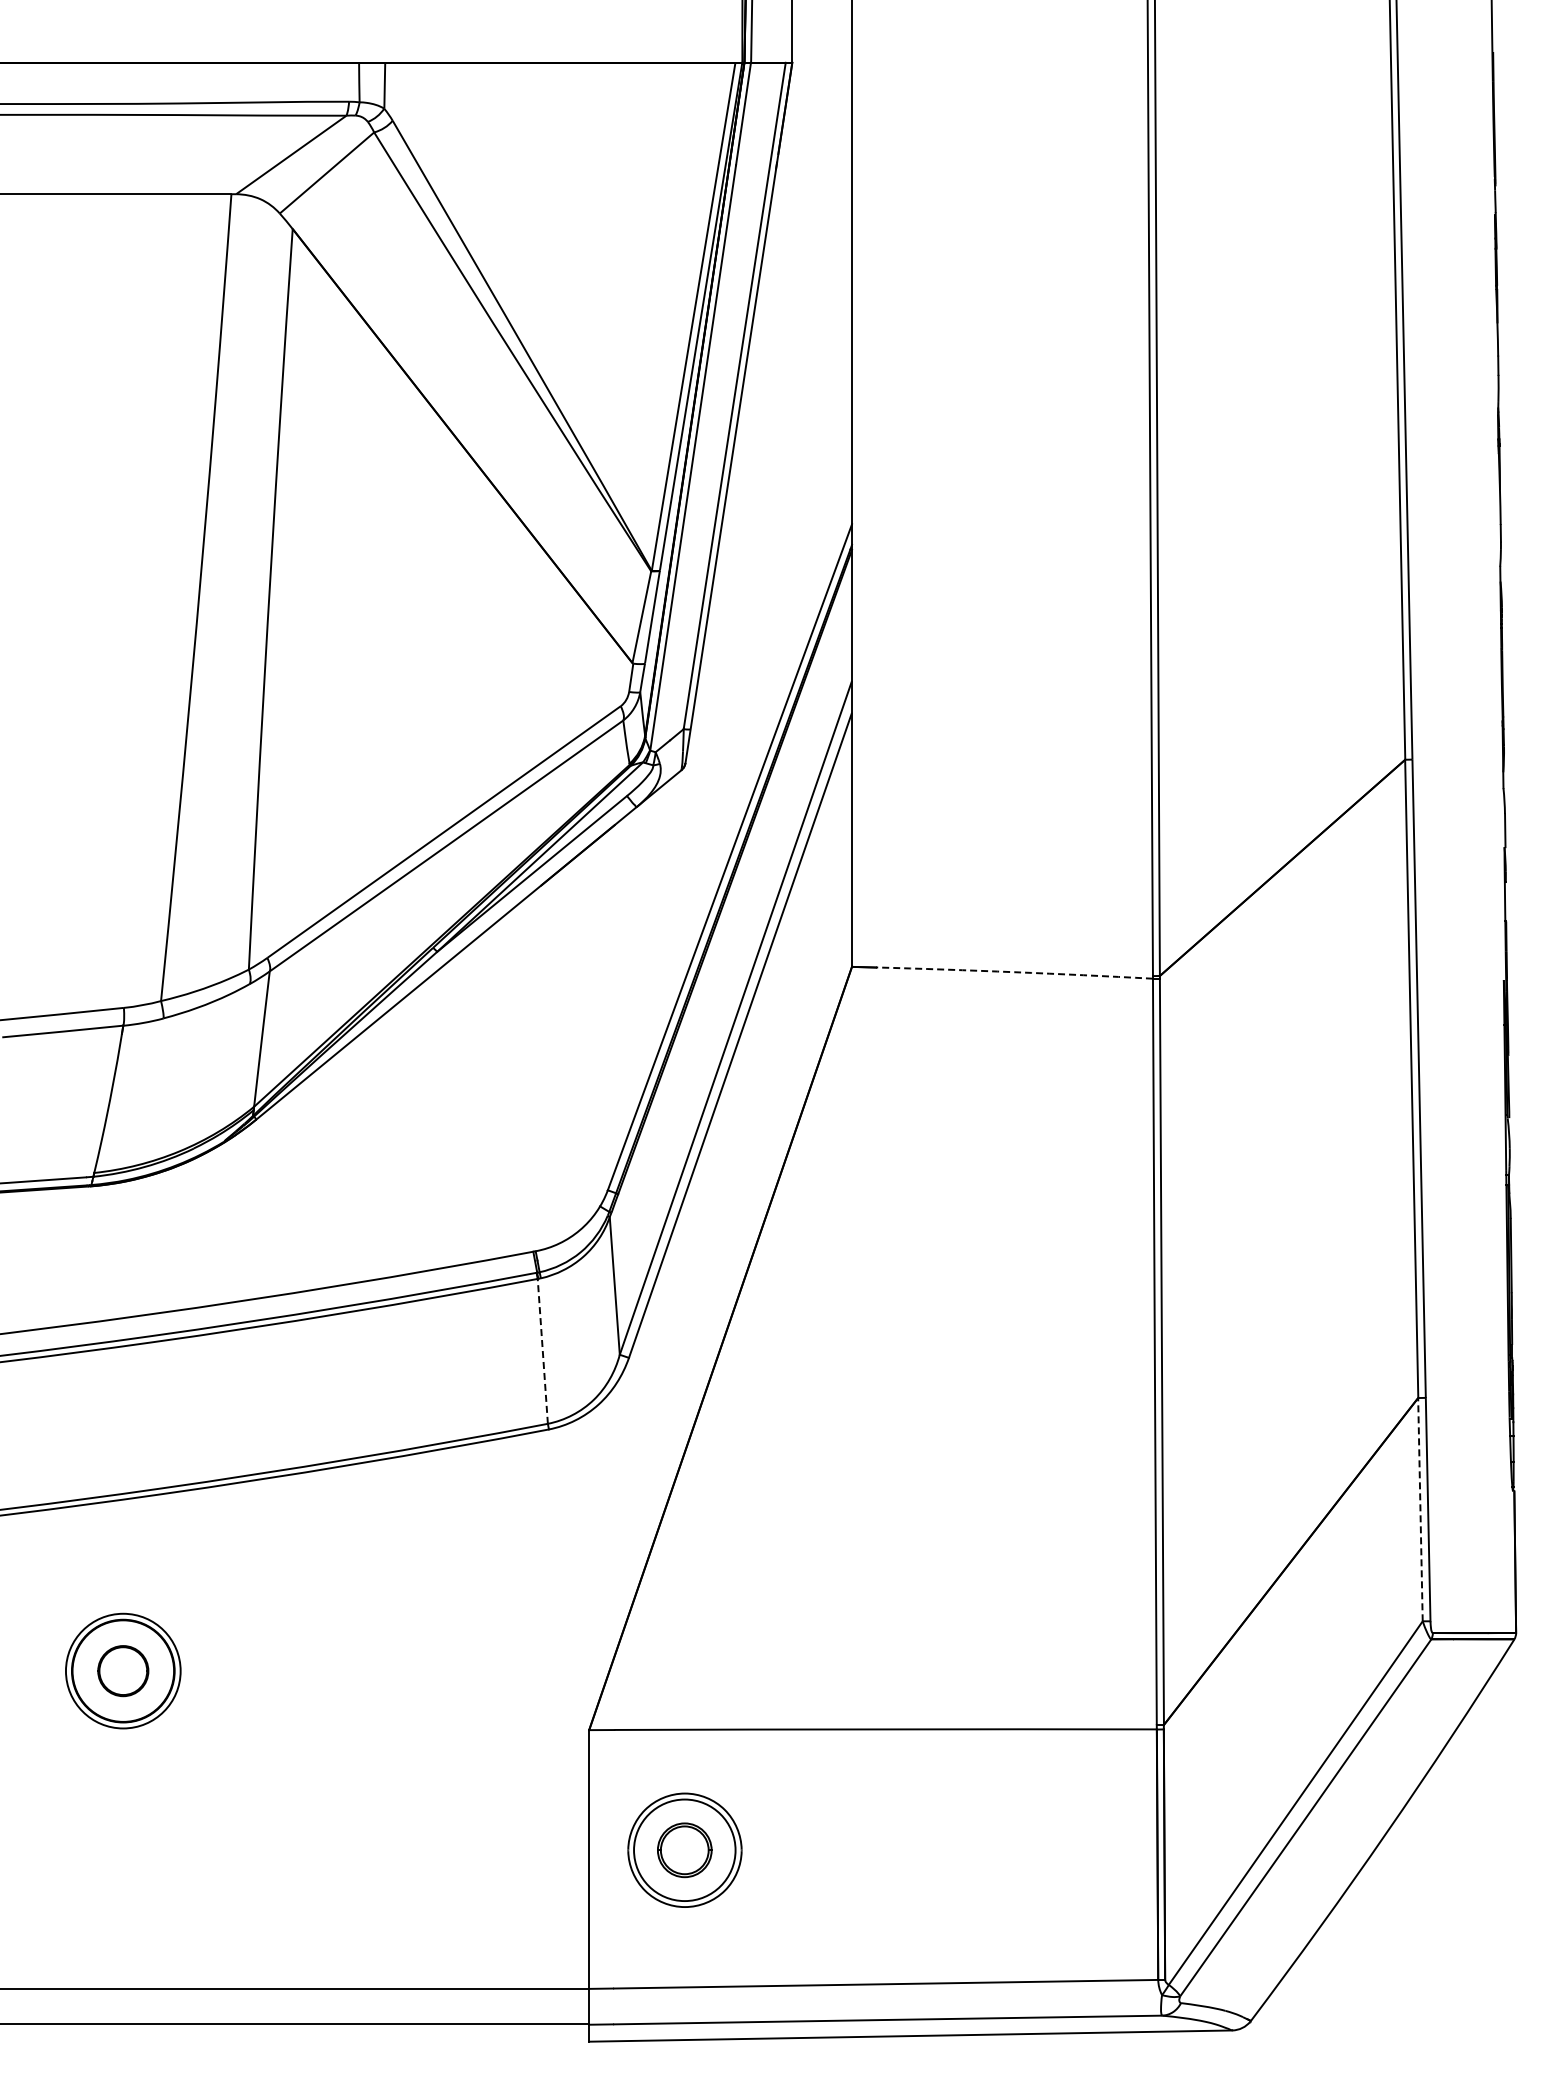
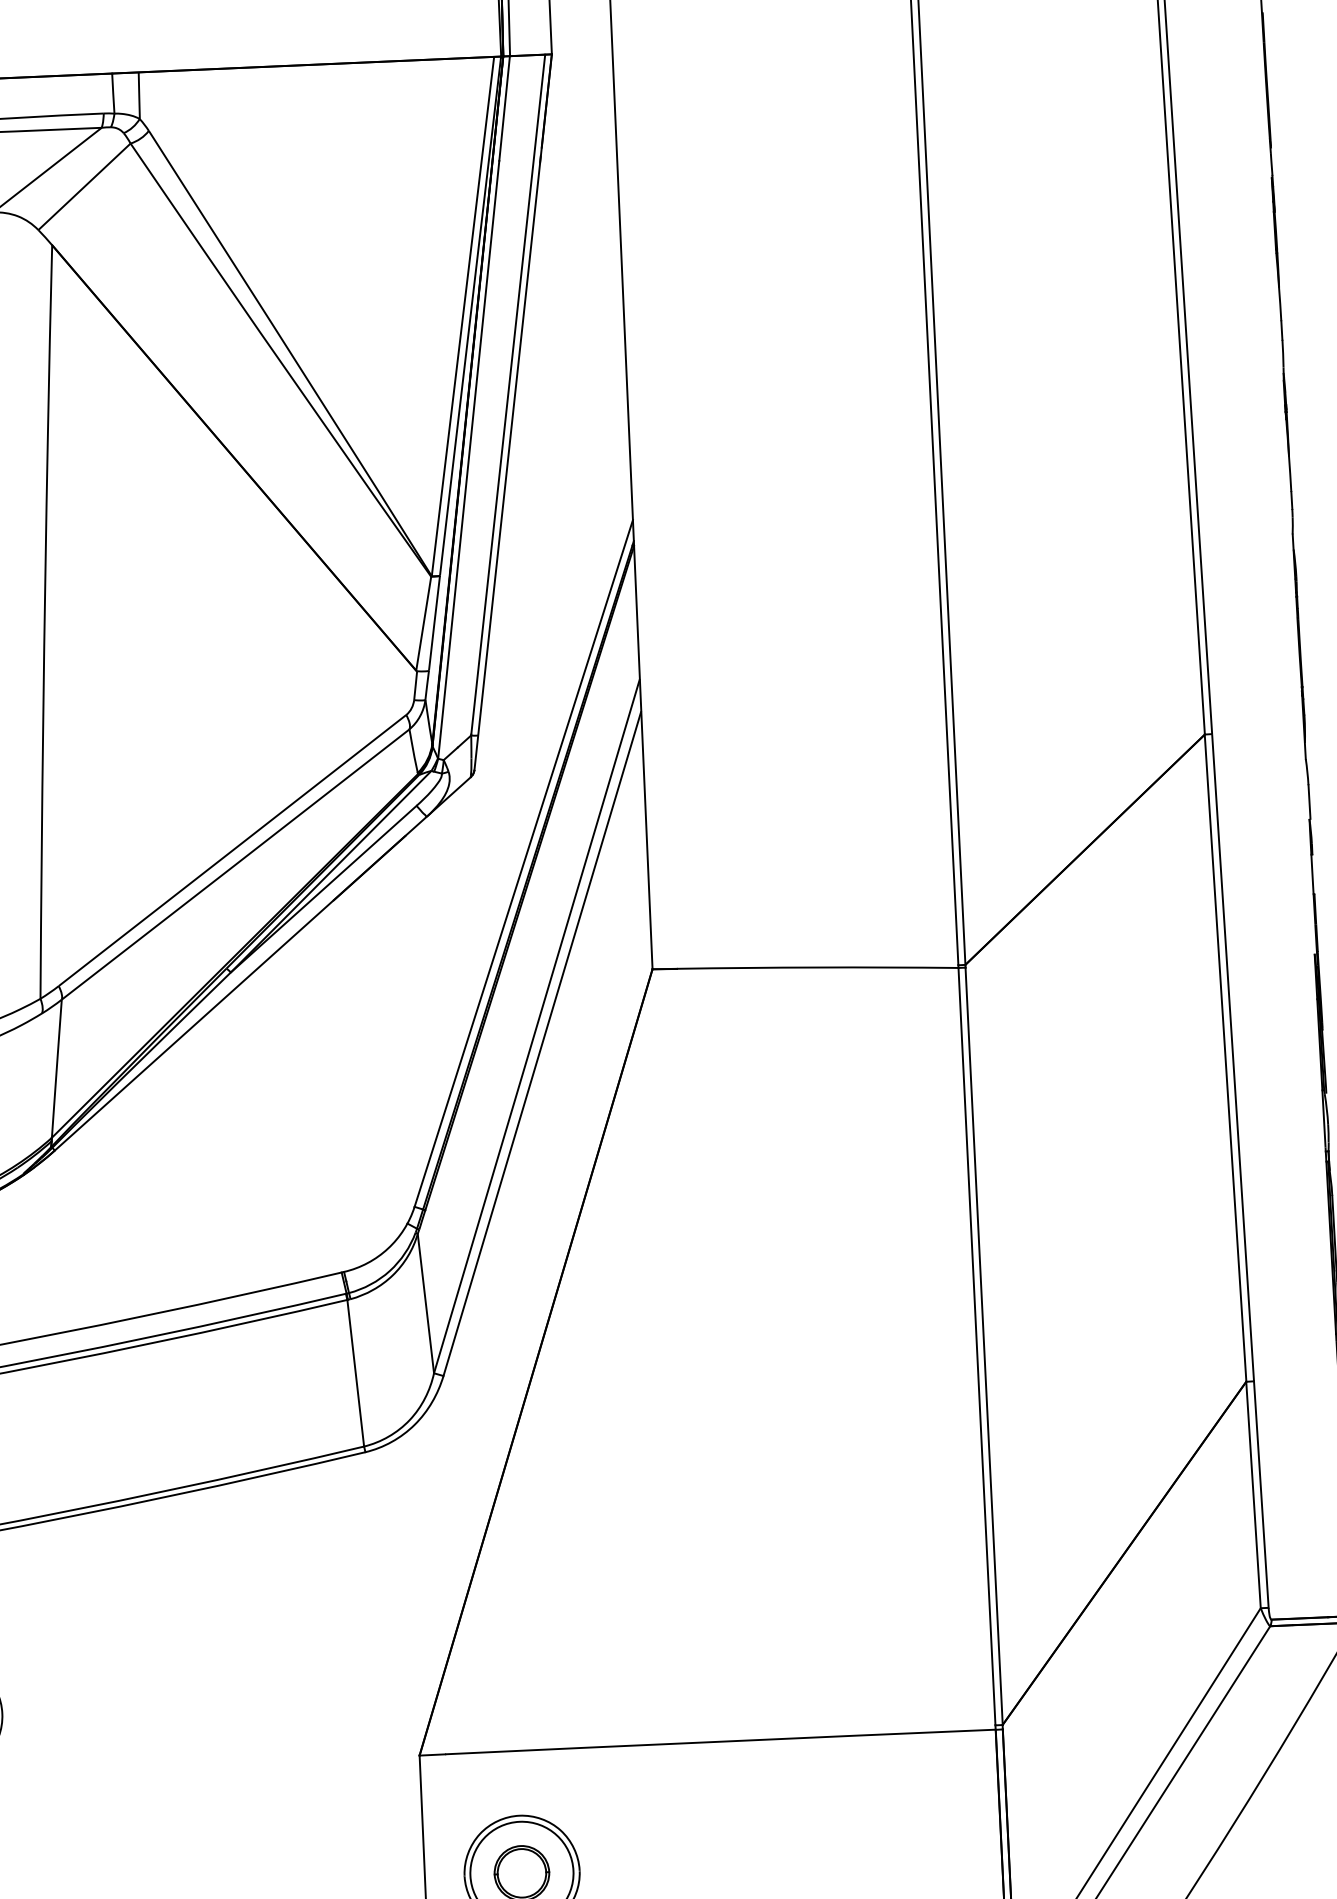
arc: (1014, 972) -> (817, 967), dashed -> solid
line: (542, 1351) -> (355, 1373), dashed -> solid
line: (1420, 1509) -> (1253, 1494), dashed -> solid

